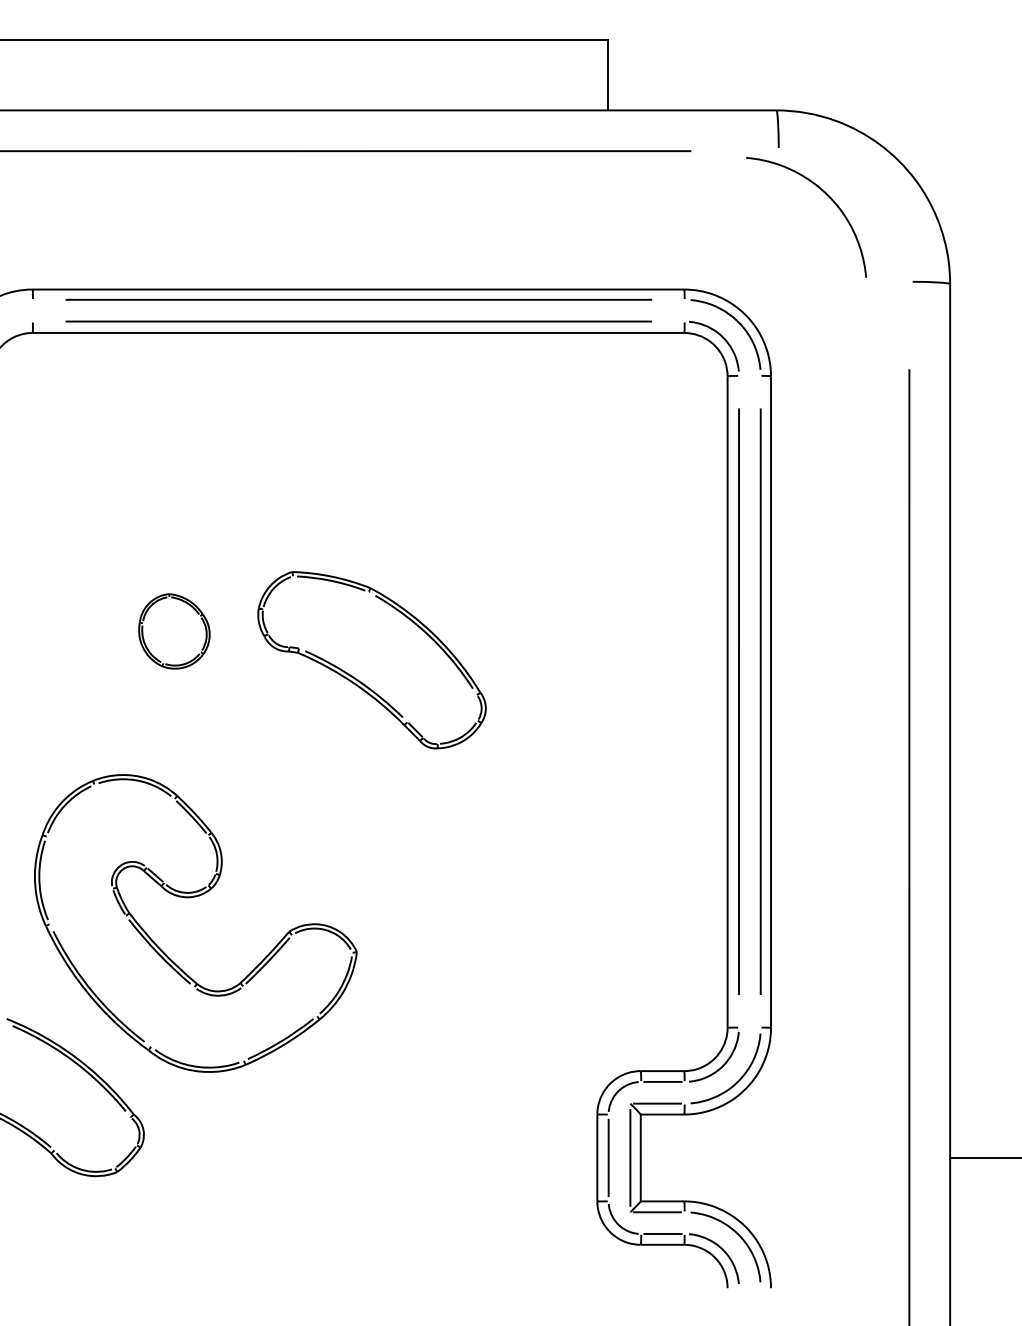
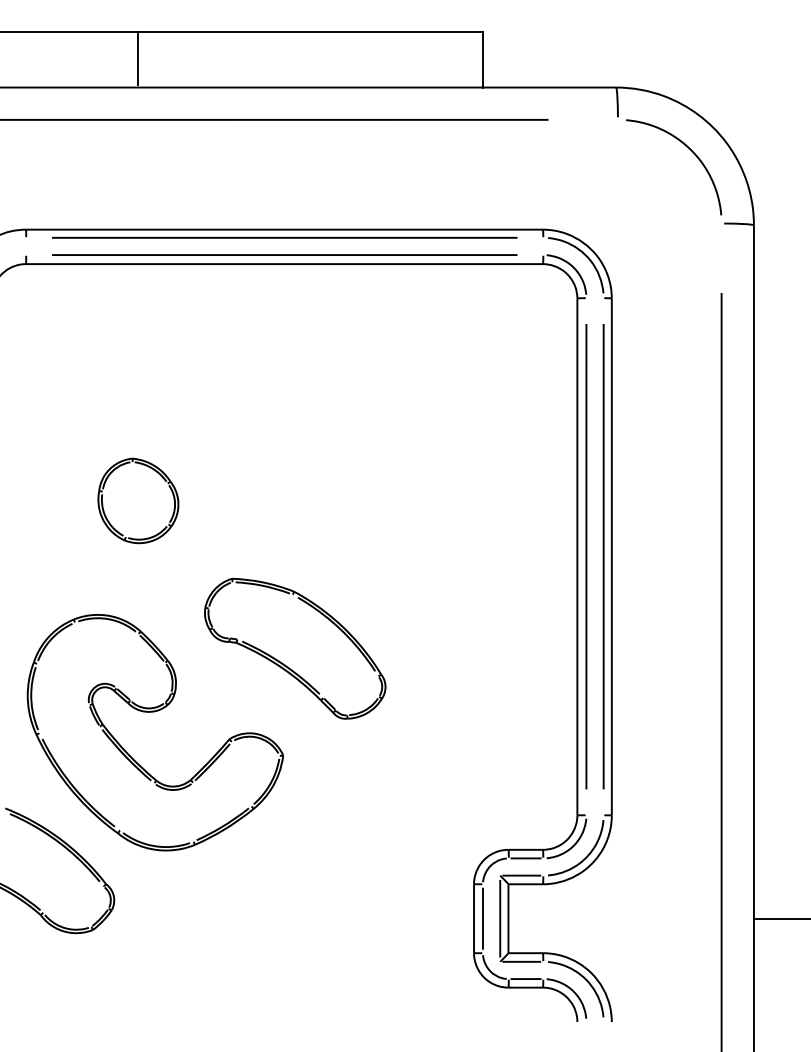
line: (174, 75) -> (138, 59), added
curve: (822, 192) -> (686, 147), moved
part: (174, 630) -> (138, 500), size x1.43
part: (372, 659) -> (295, 648), moved

